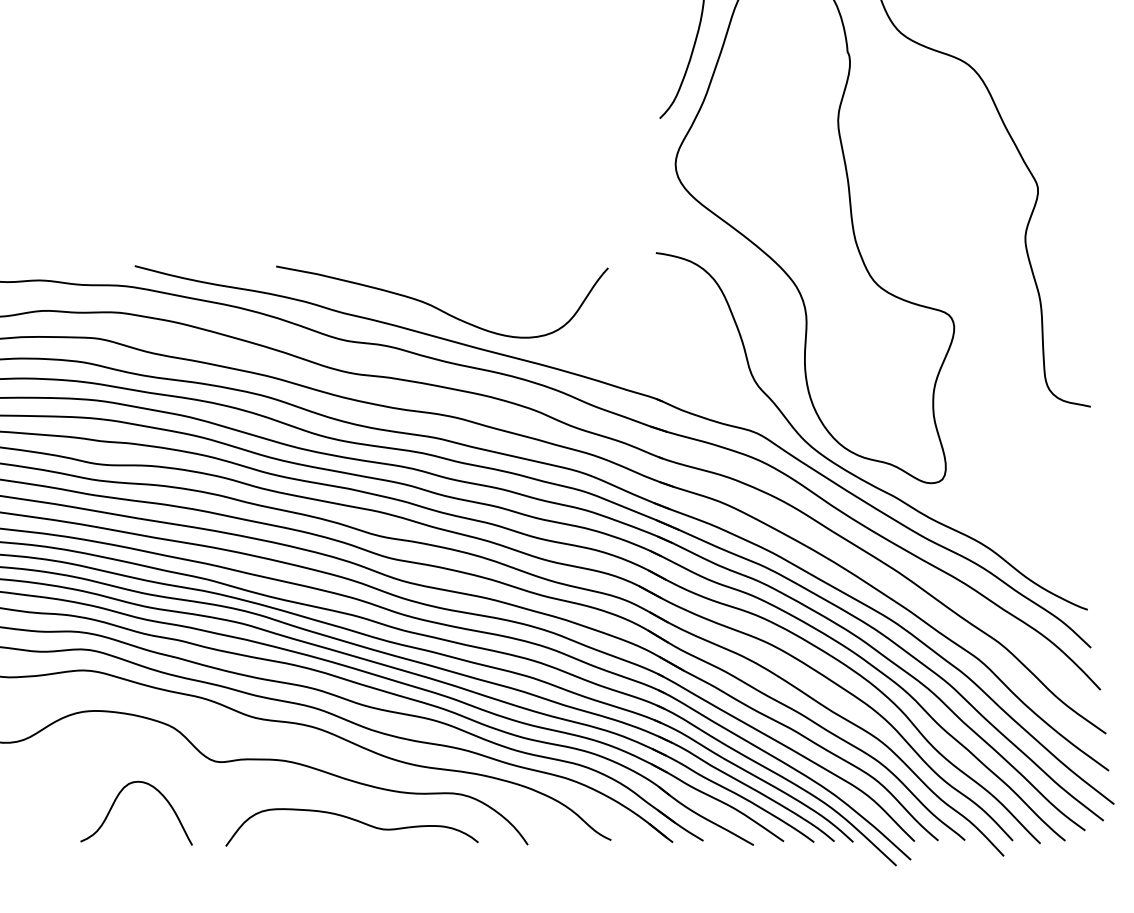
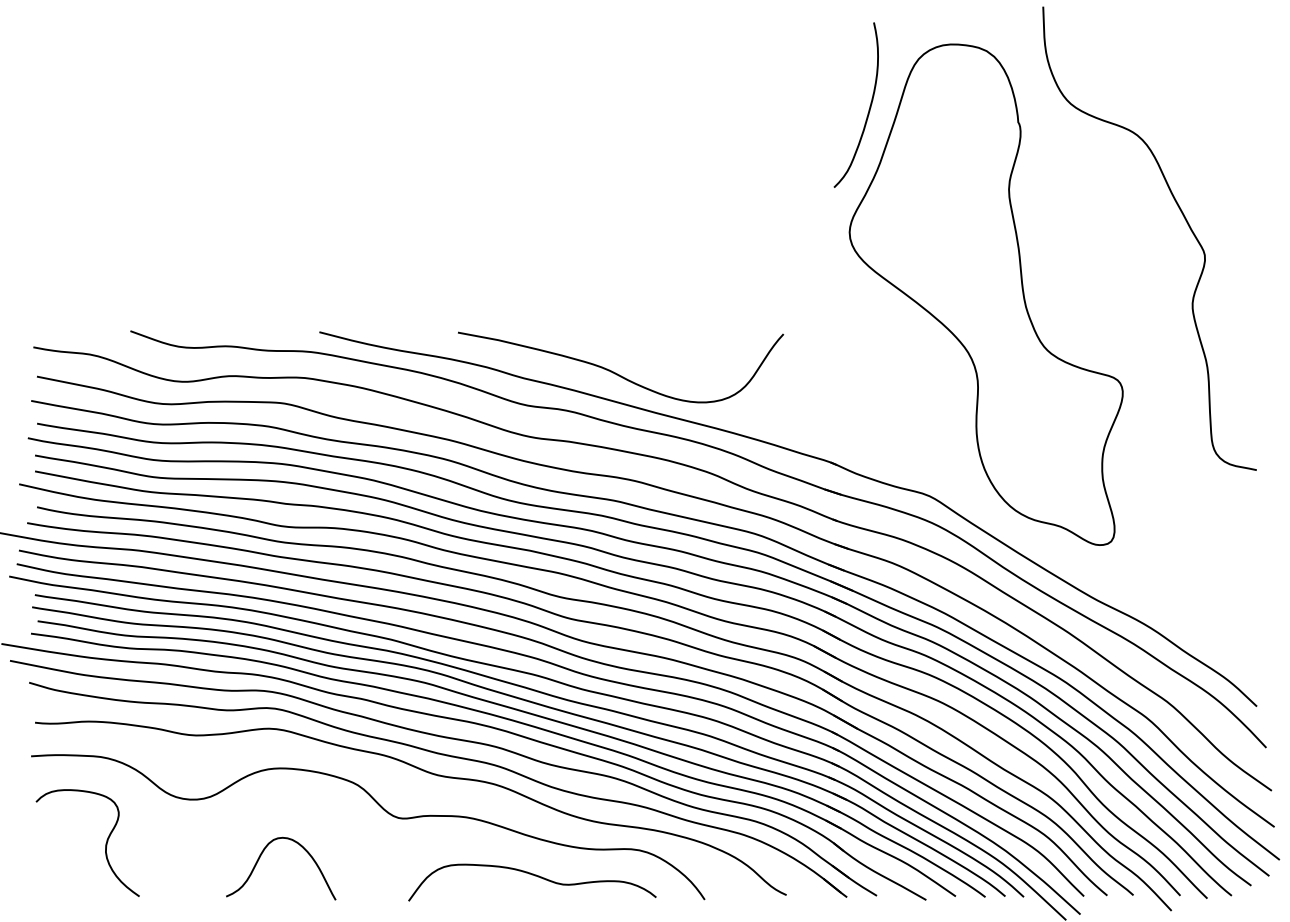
curve: (849, 471) -> (1020, 533), removed
curve: (117, 798) -> (262, 854), moved

